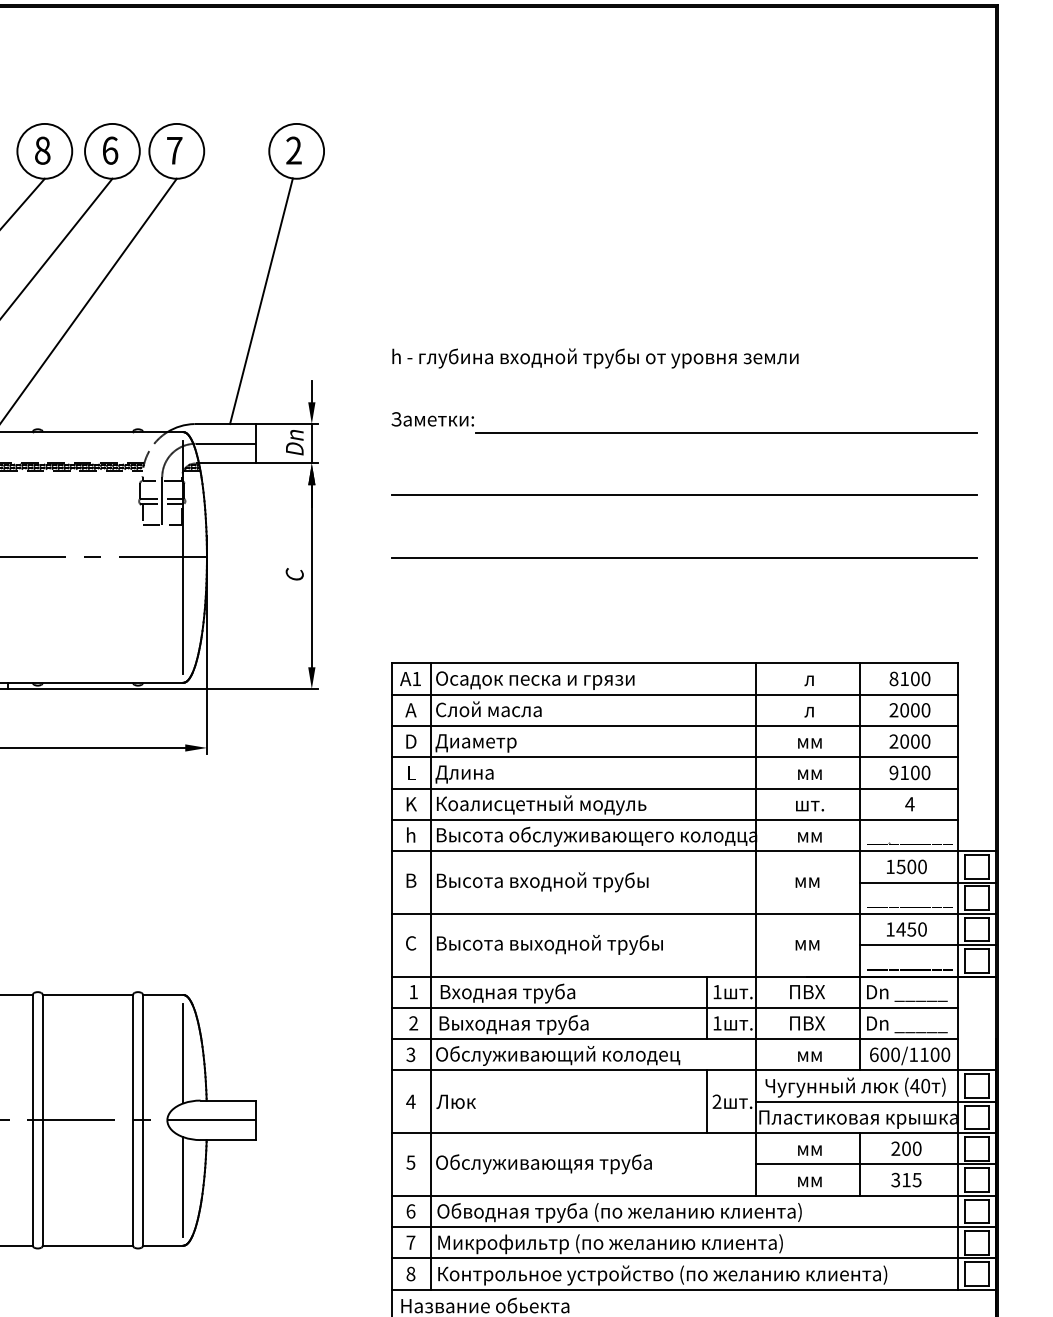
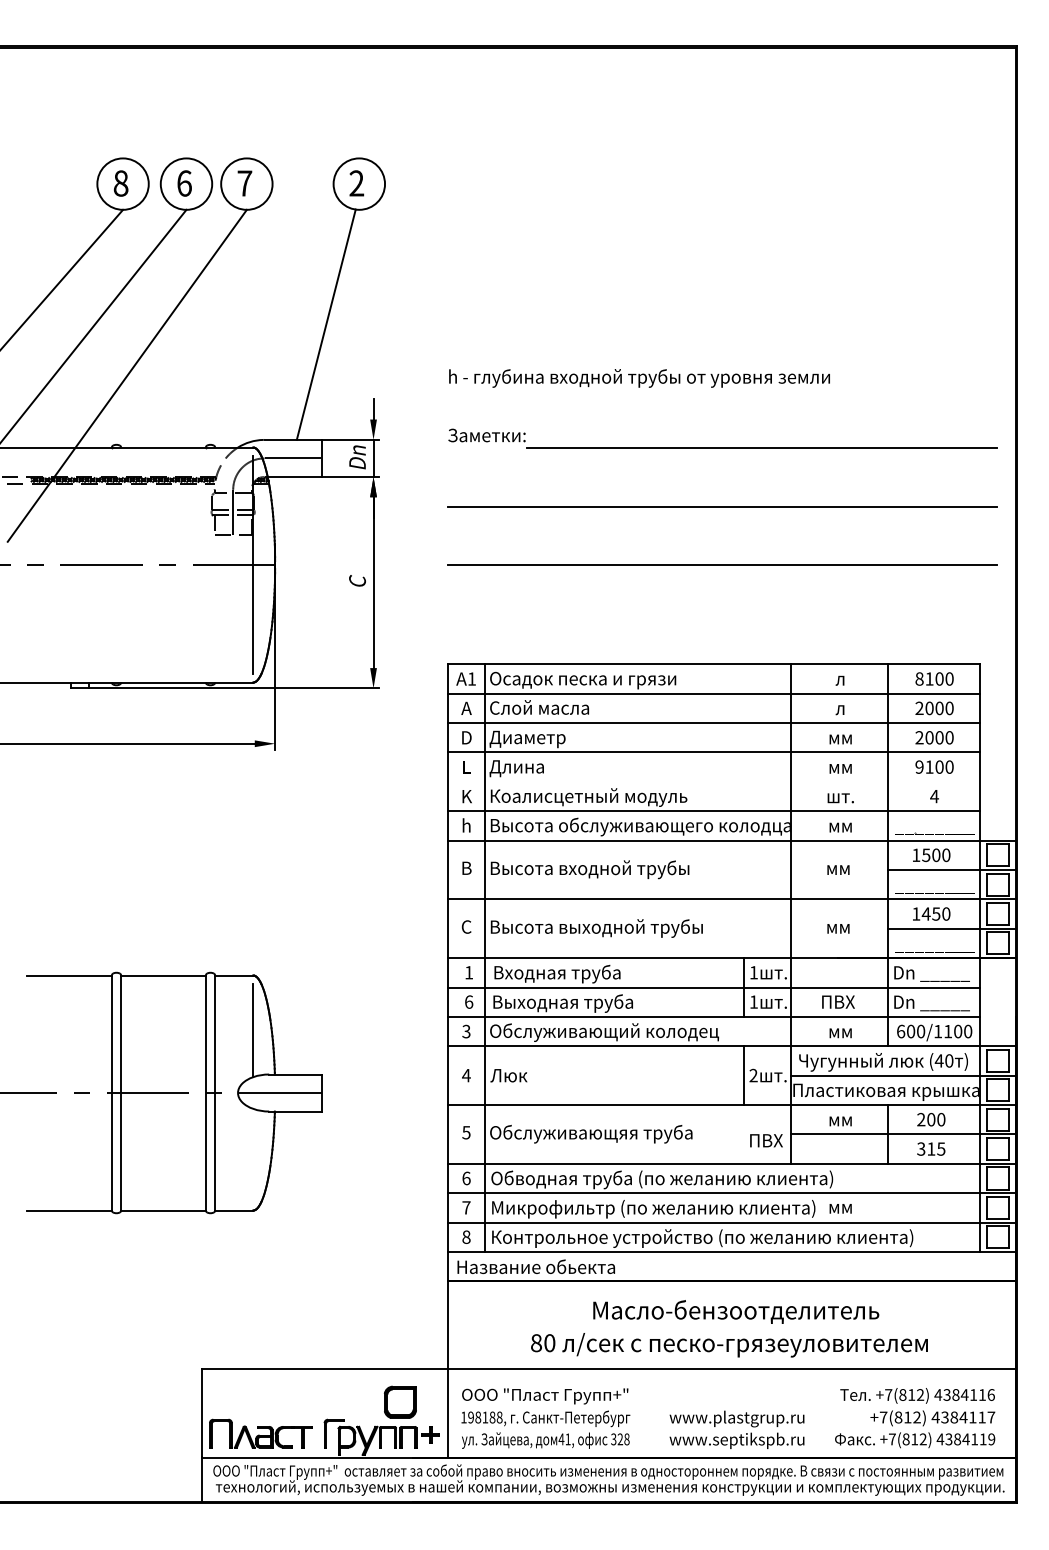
line: (674, 788) -> (713, 781), removed
text: (807, 991) -> (766, 1140), moved
text: (414, 1022) -> (469, 1001), 2 -> 6
text: (809, 1181) -> (840, 1208), moved
line: (183, 1186) -> (253, 1155), removed

